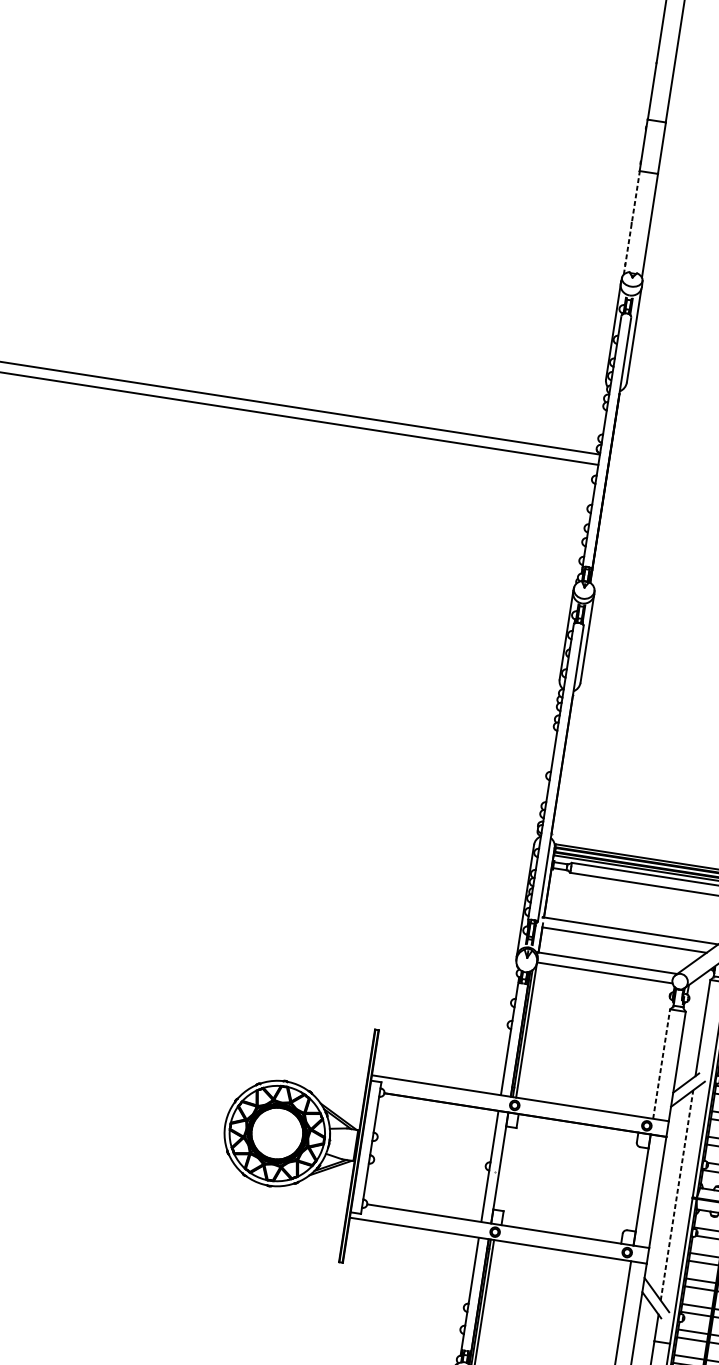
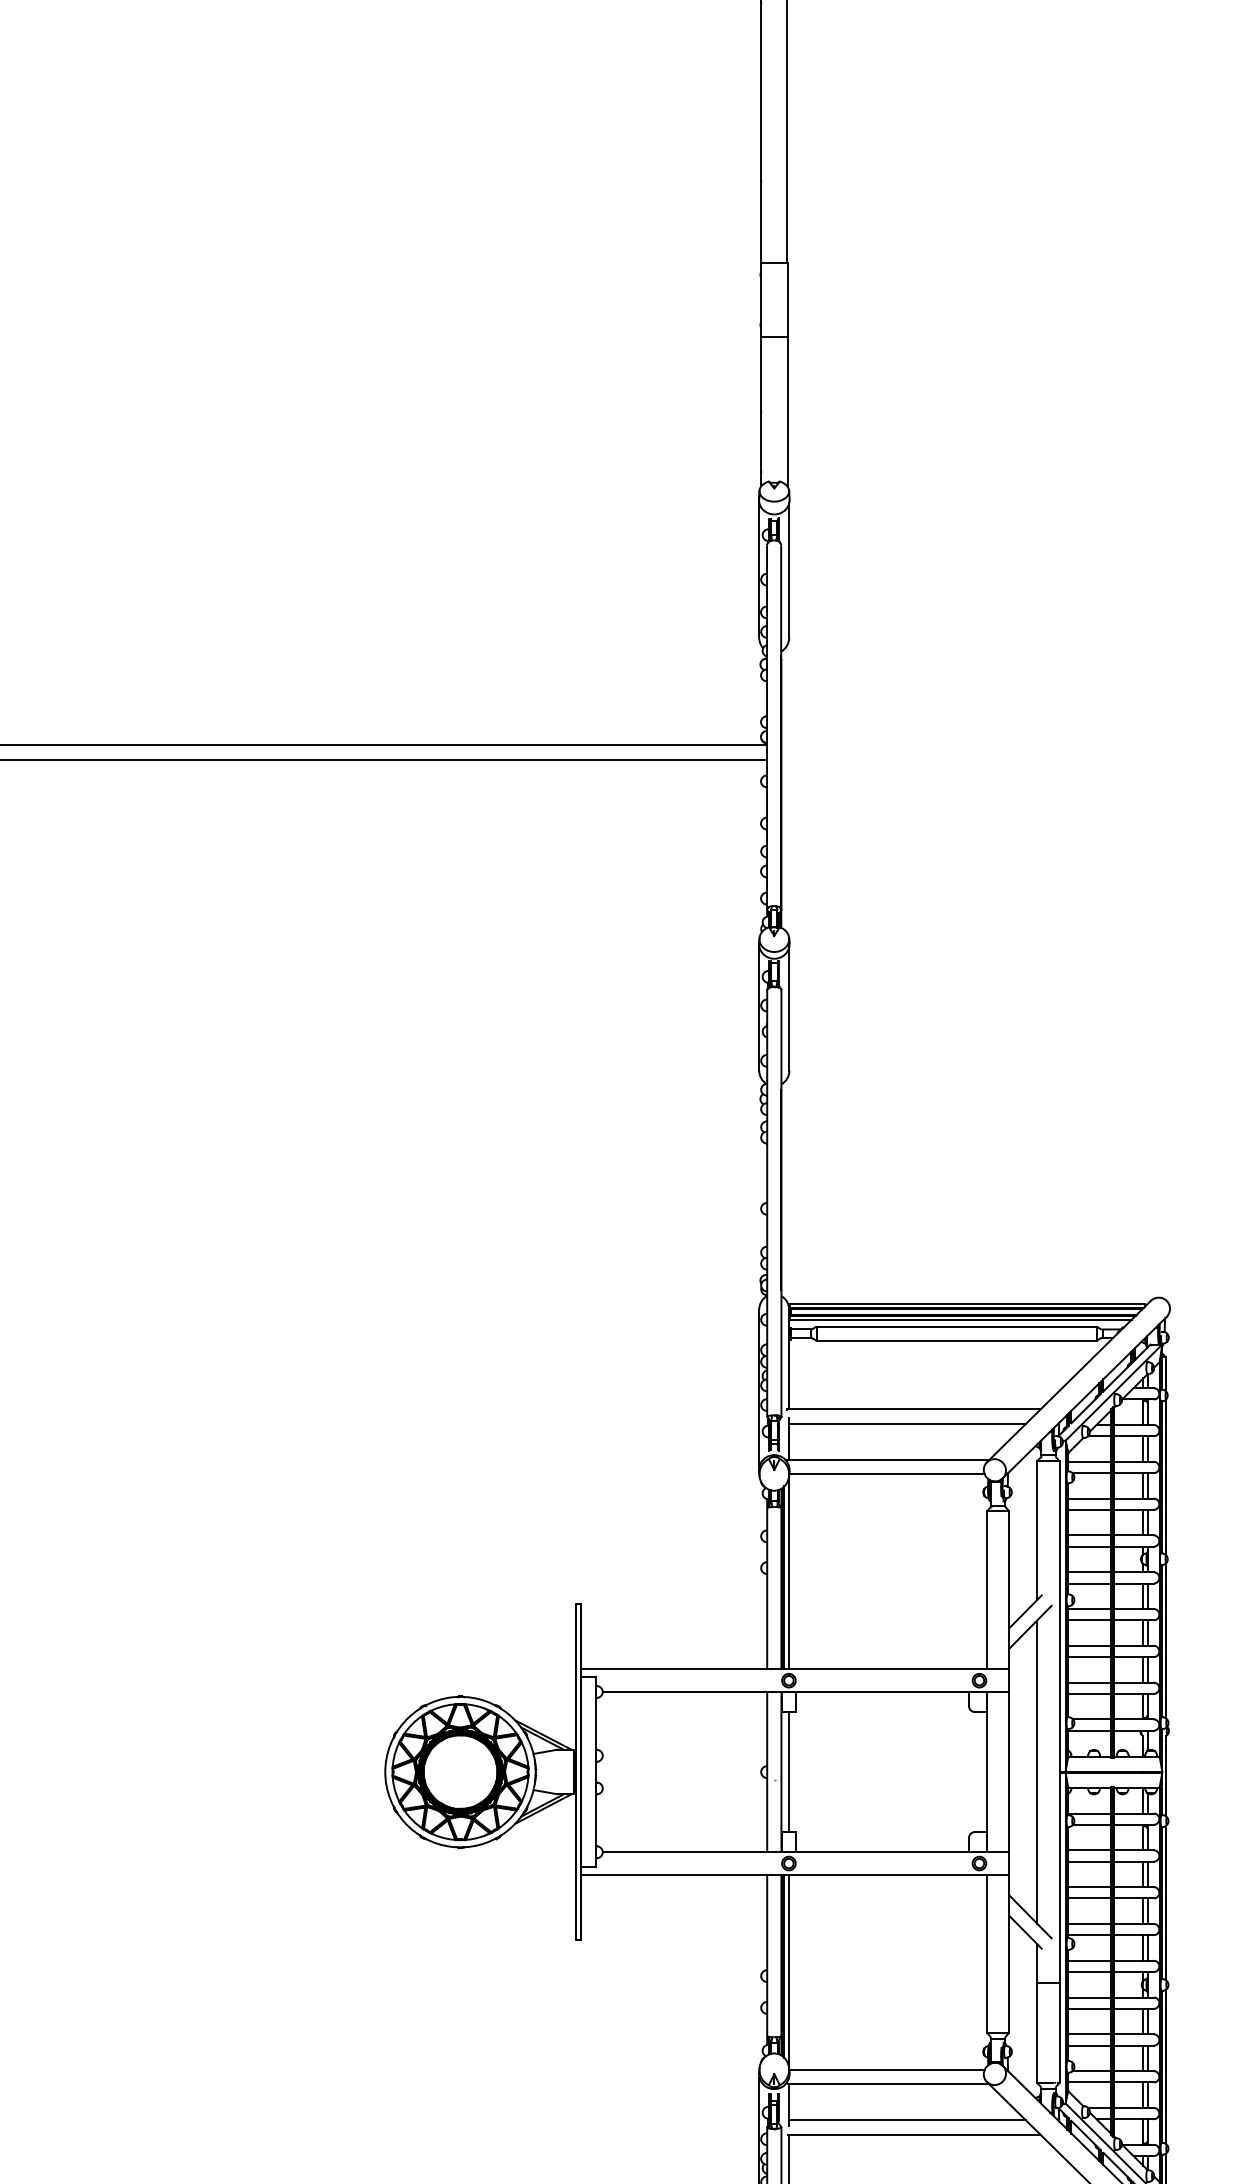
line: (631, 222) -> (761, 411), dashed -> solid
line: (661, 1064) -> (986, 1590), dashed -> solid
line: (505, 1169) -> (789, 1772), added
line: (677, 1195) -> (1037, 1772), dashed -> solid

